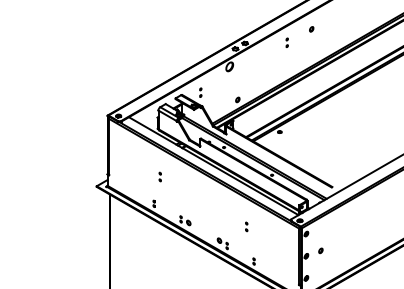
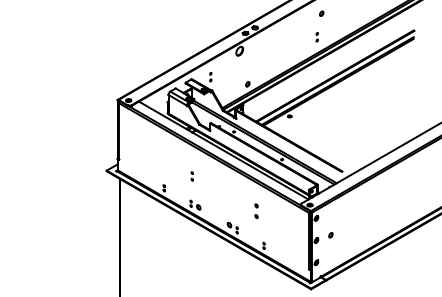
part: (286, 43) -> (316, 37), moved
part: (159, 177) -> (191, 176), moved
part: (246, 227) -> (256, 211), size x1.6

